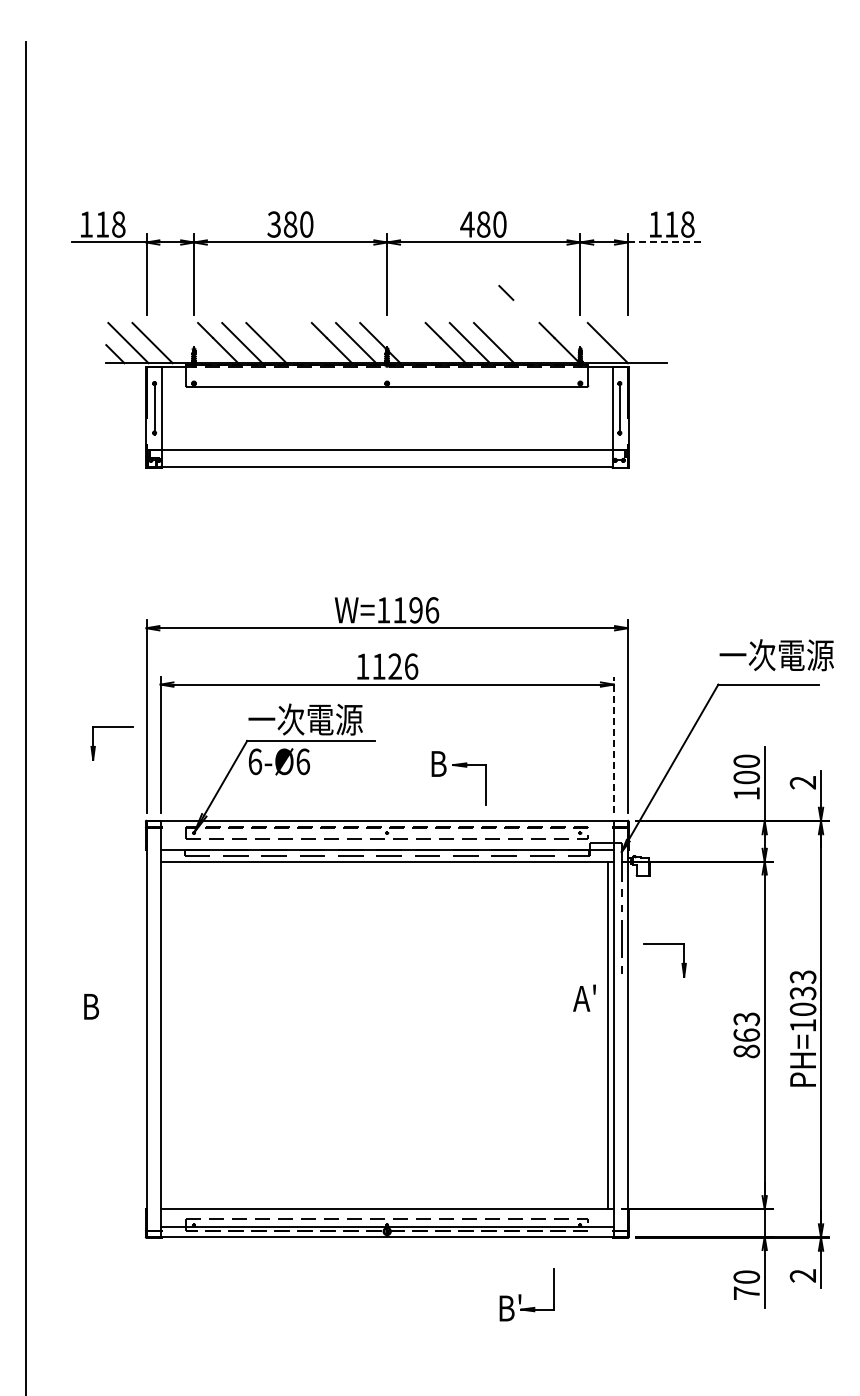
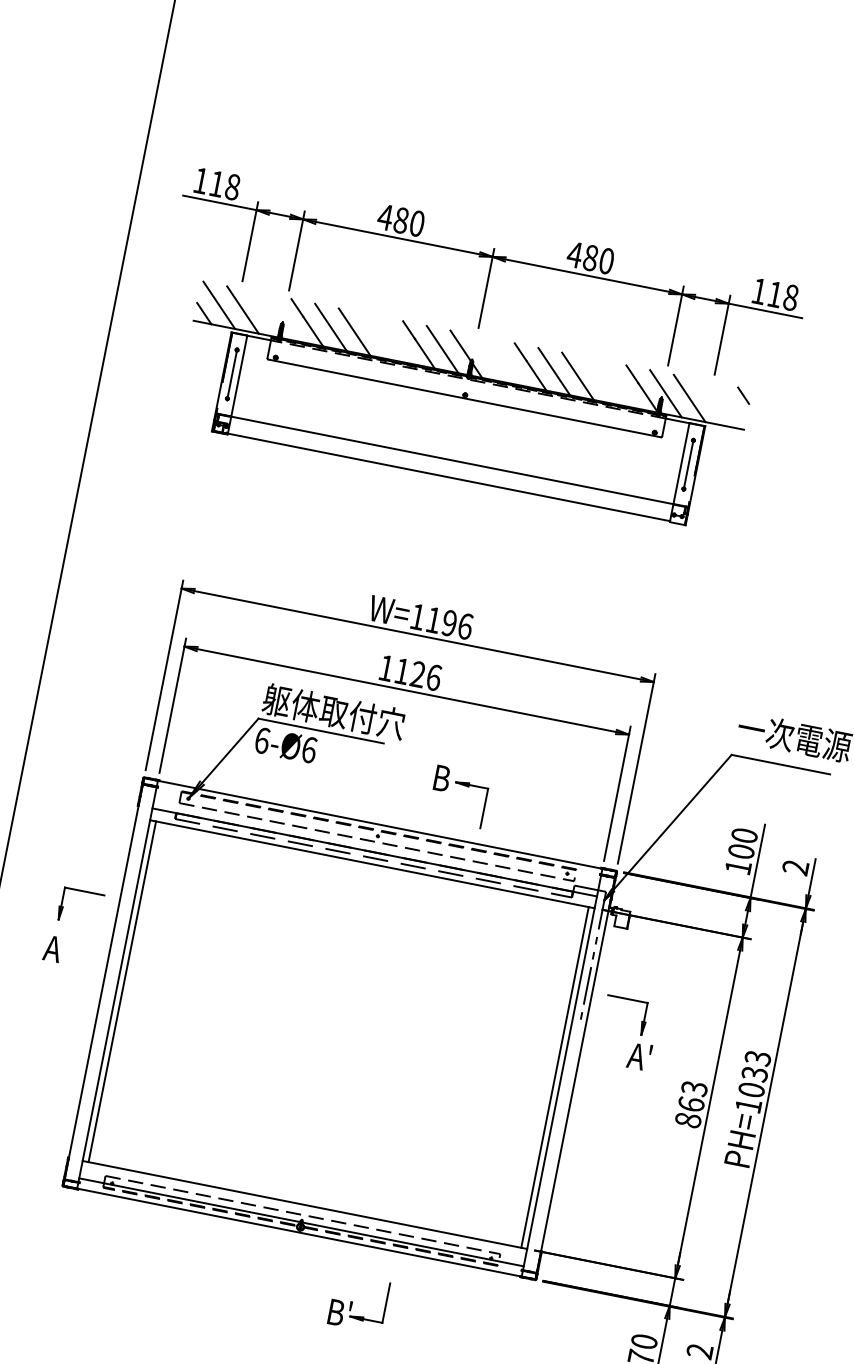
text: (274, 224) -> (385, 217), 380 -> 480
line: (665, 242) -> (765, 310), dashed -> solid
line: (506, 292) -> (743, 395), moved
line: (583, 342) -> (665, 393), added
text: (319, 719) -> (333, 711), 一次電源 -> 躯体取付穴
part: (111, 727) -> (82, 891), moved
line: (613, 744) -> (617, 793), dashed -> solid
text: (584, 997) -> (639, 1055), moved
text: (89, 1006) -> (52, 948), B -> A
line: (166, 1034) -> (122, 990), added
part: (526, 1294) -> (358, 1302), moved

